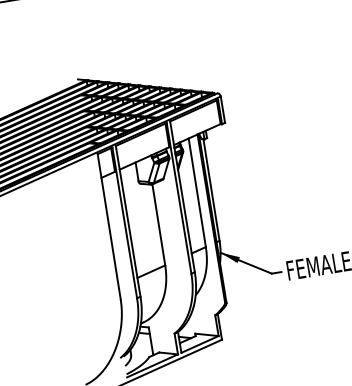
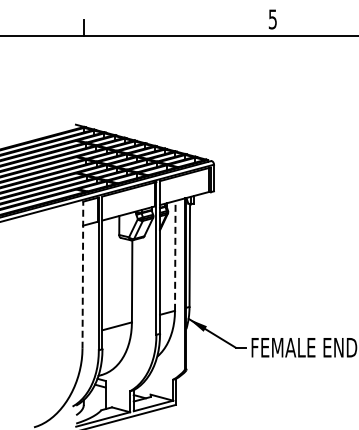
line: (197, 192) -> (175, 255), solid -> dashed
line: (108, 227) -> (82, 275), solid -> dashed

